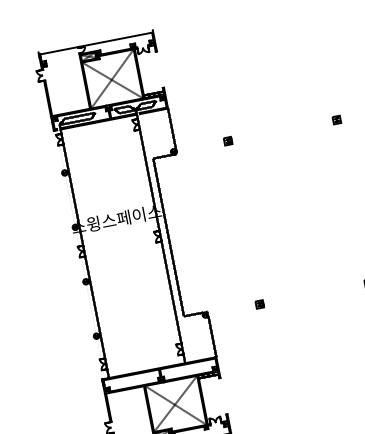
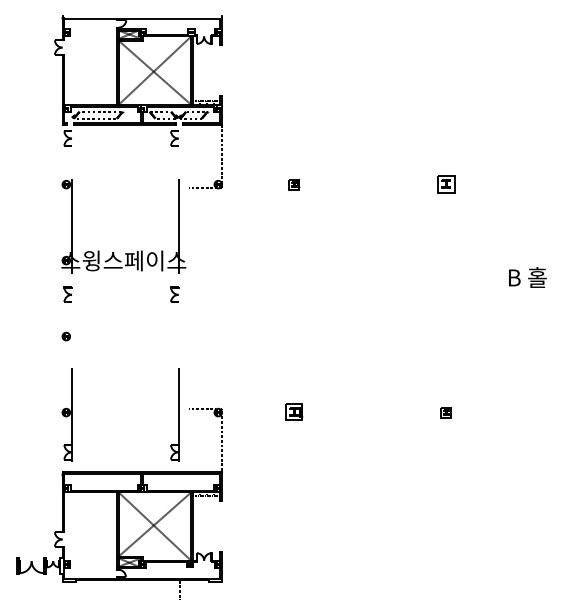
part: (336, 120) -> (445, 184), size x1.6
line: (168, 237) -> (189, 298), removed
part: (259, 304) -> (294, 412), size x1.6

